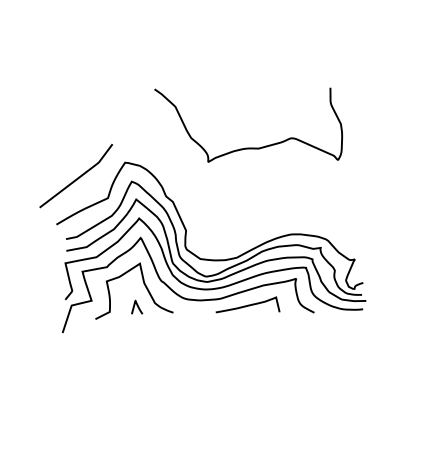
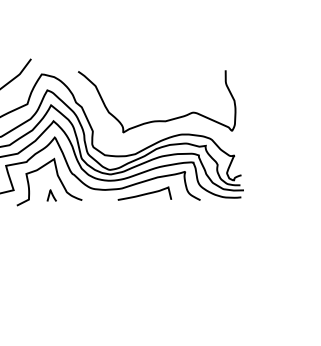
curve: (248, 147) -> (156, 120), moved

